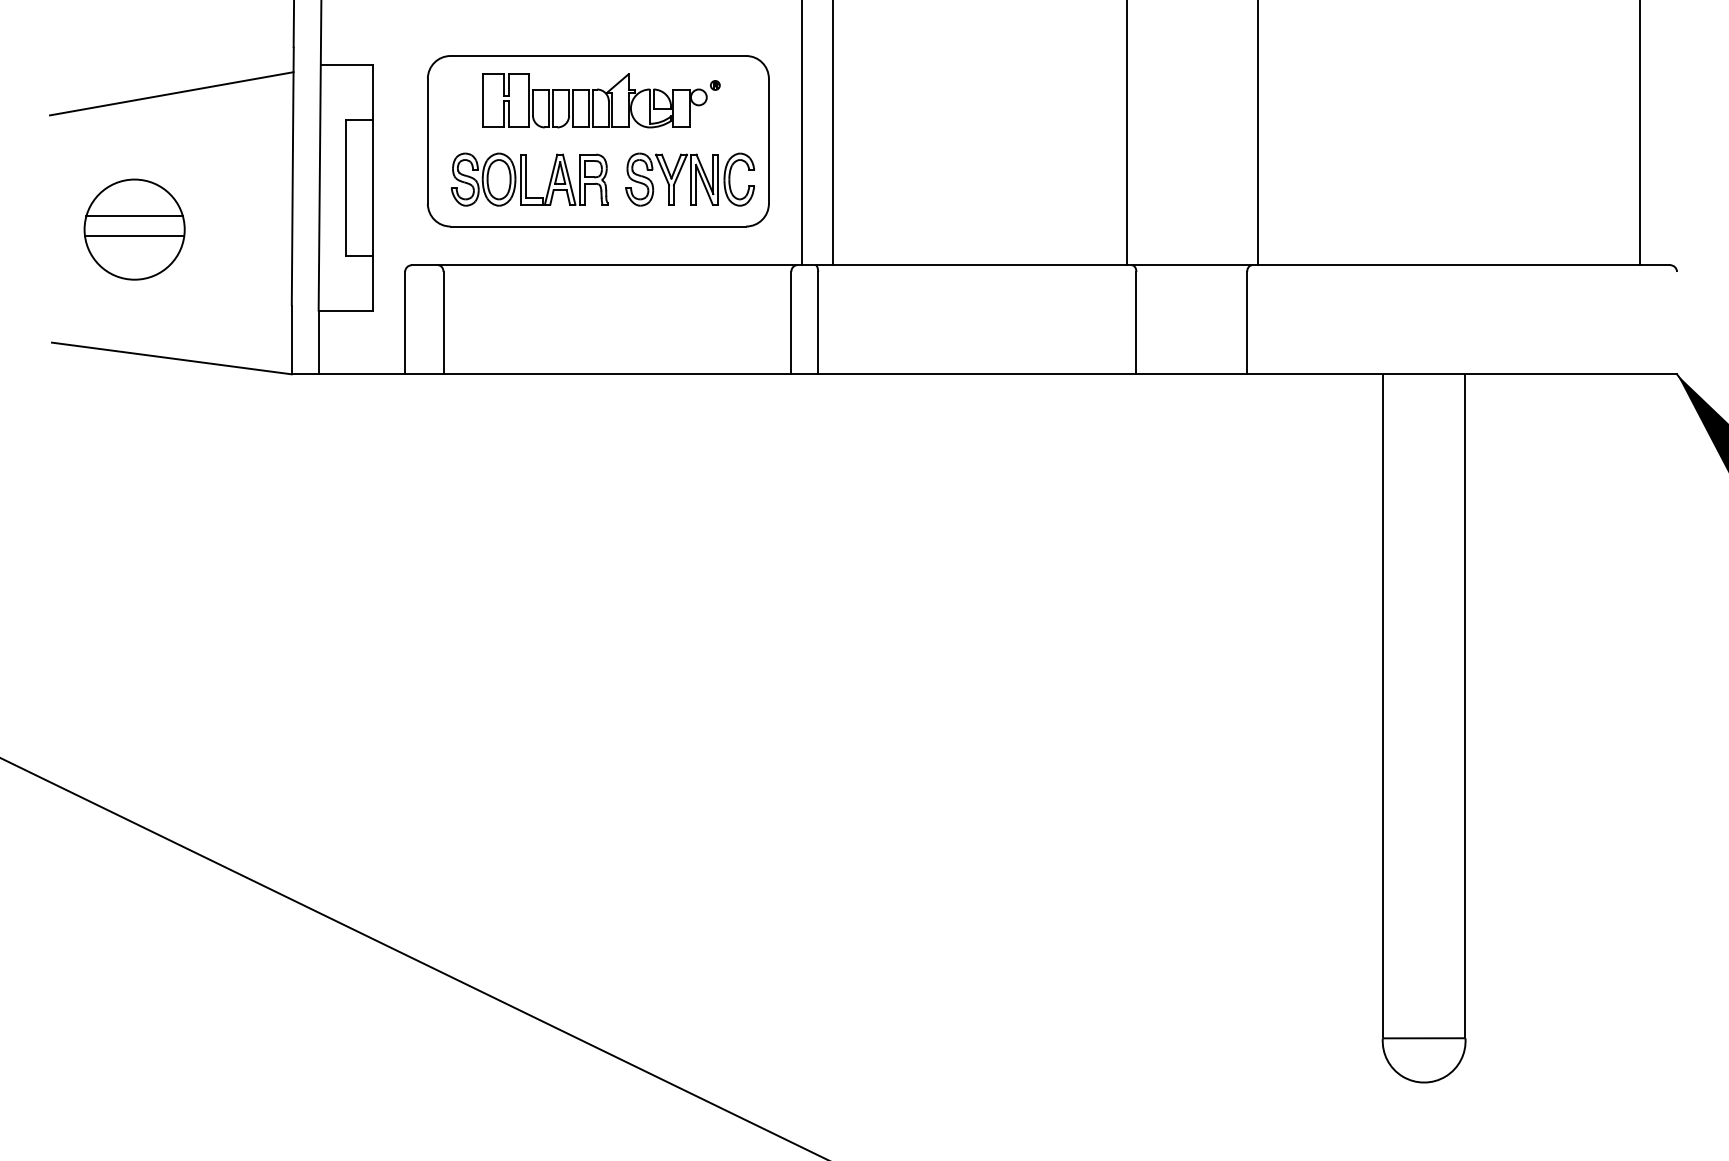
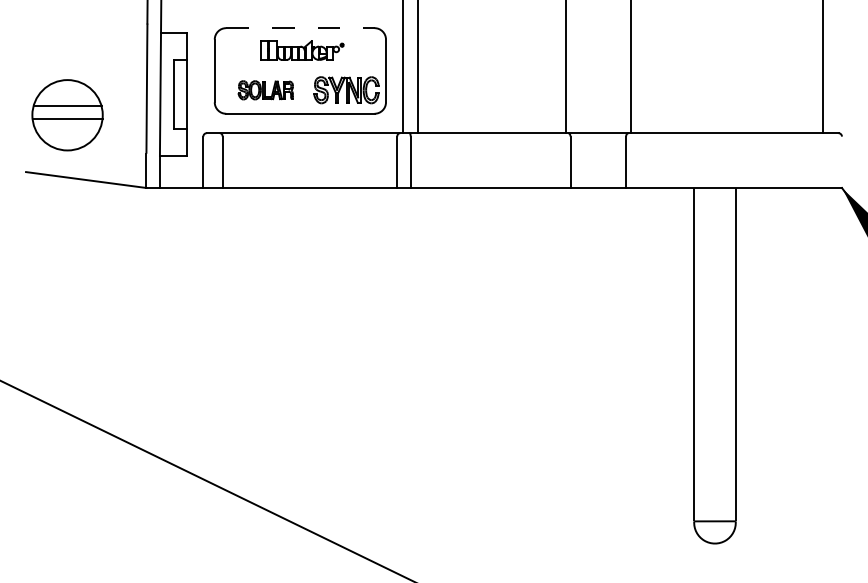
line: (598, 56) -> (300, 28), solid -> dashed
line: (172, 92) -> (86, 46), removed
part: (602, 100) -> (302, 50), size x0.7
part: (528, 180) -> (265, 90), size x0.7
part: (134, 229) -> (67, 115), size x1.4

